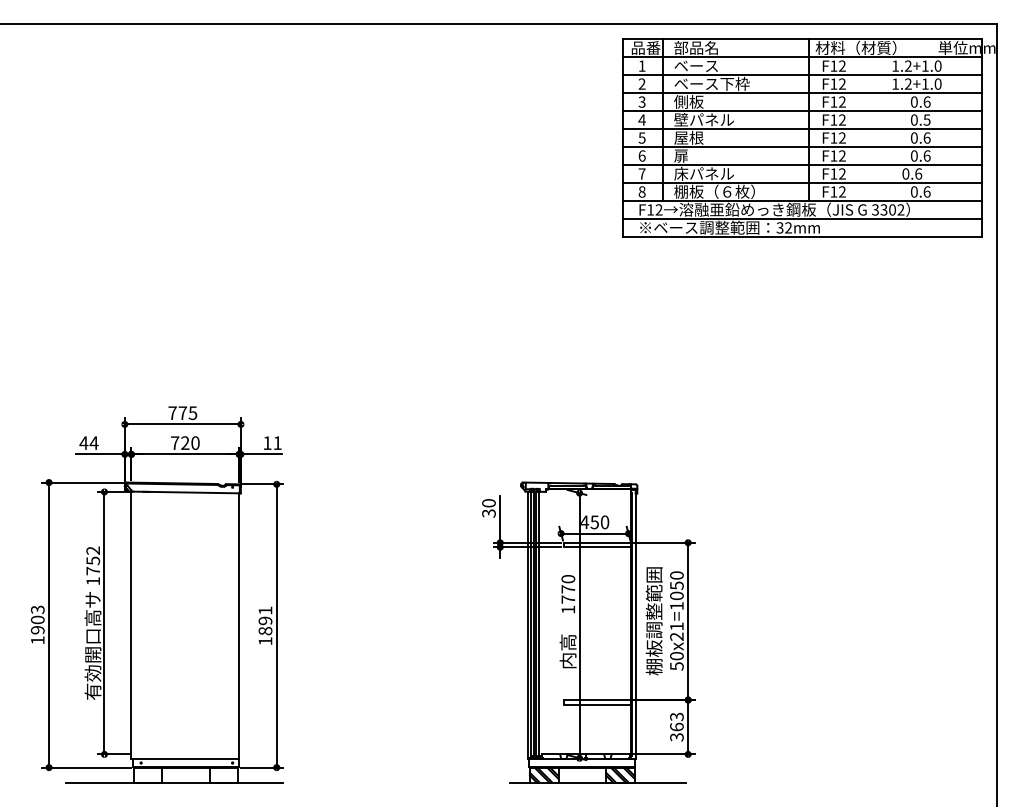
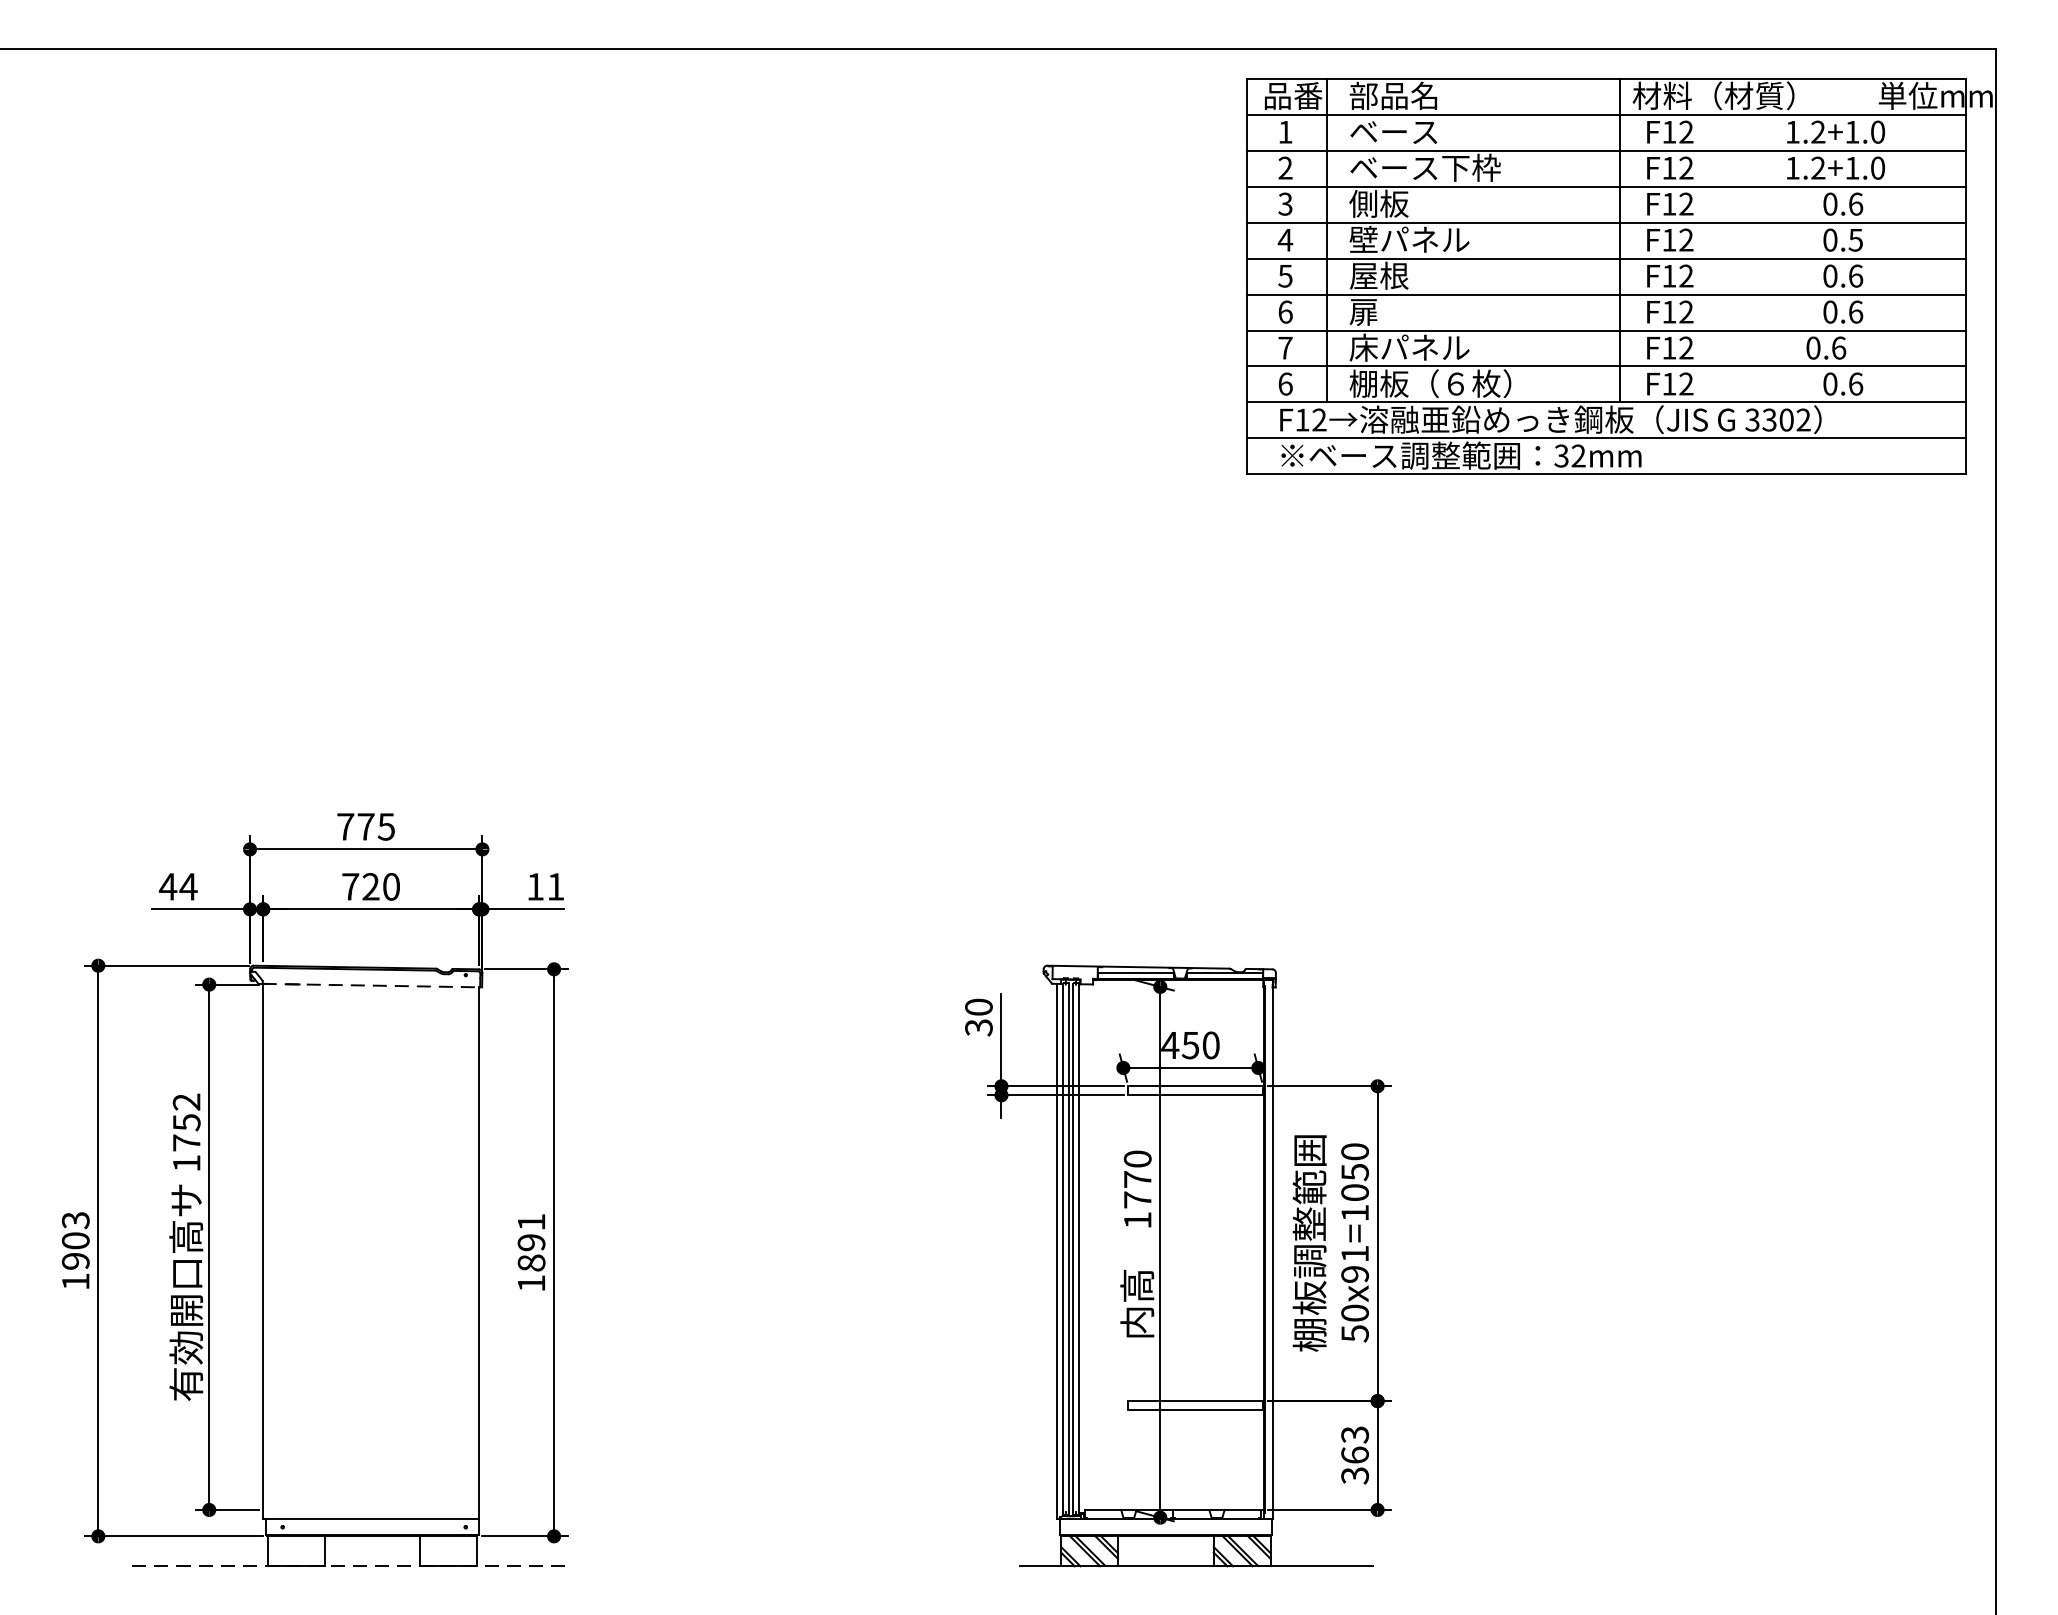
text: (641, 191) -> (1284, 383), 8 -> 6
line: (185, 492) -> (371, 985), solid -> dashed
text: (676, 636) -> (1354, 1273), 50x21=1050 -> 50x91=1050
line: (174, 782) -> (349, 1566), solid -> dashed

